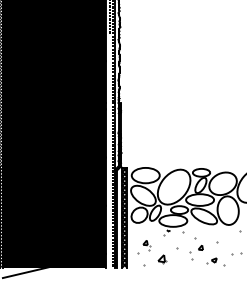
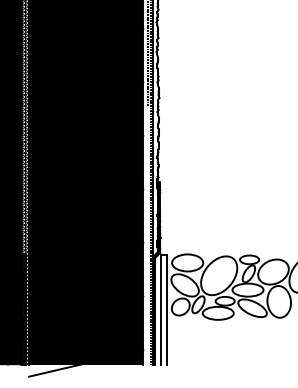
hatch: (123, 217) -> (163, 309), removed
hatch: (189, 247) -> (236, 342), removed

